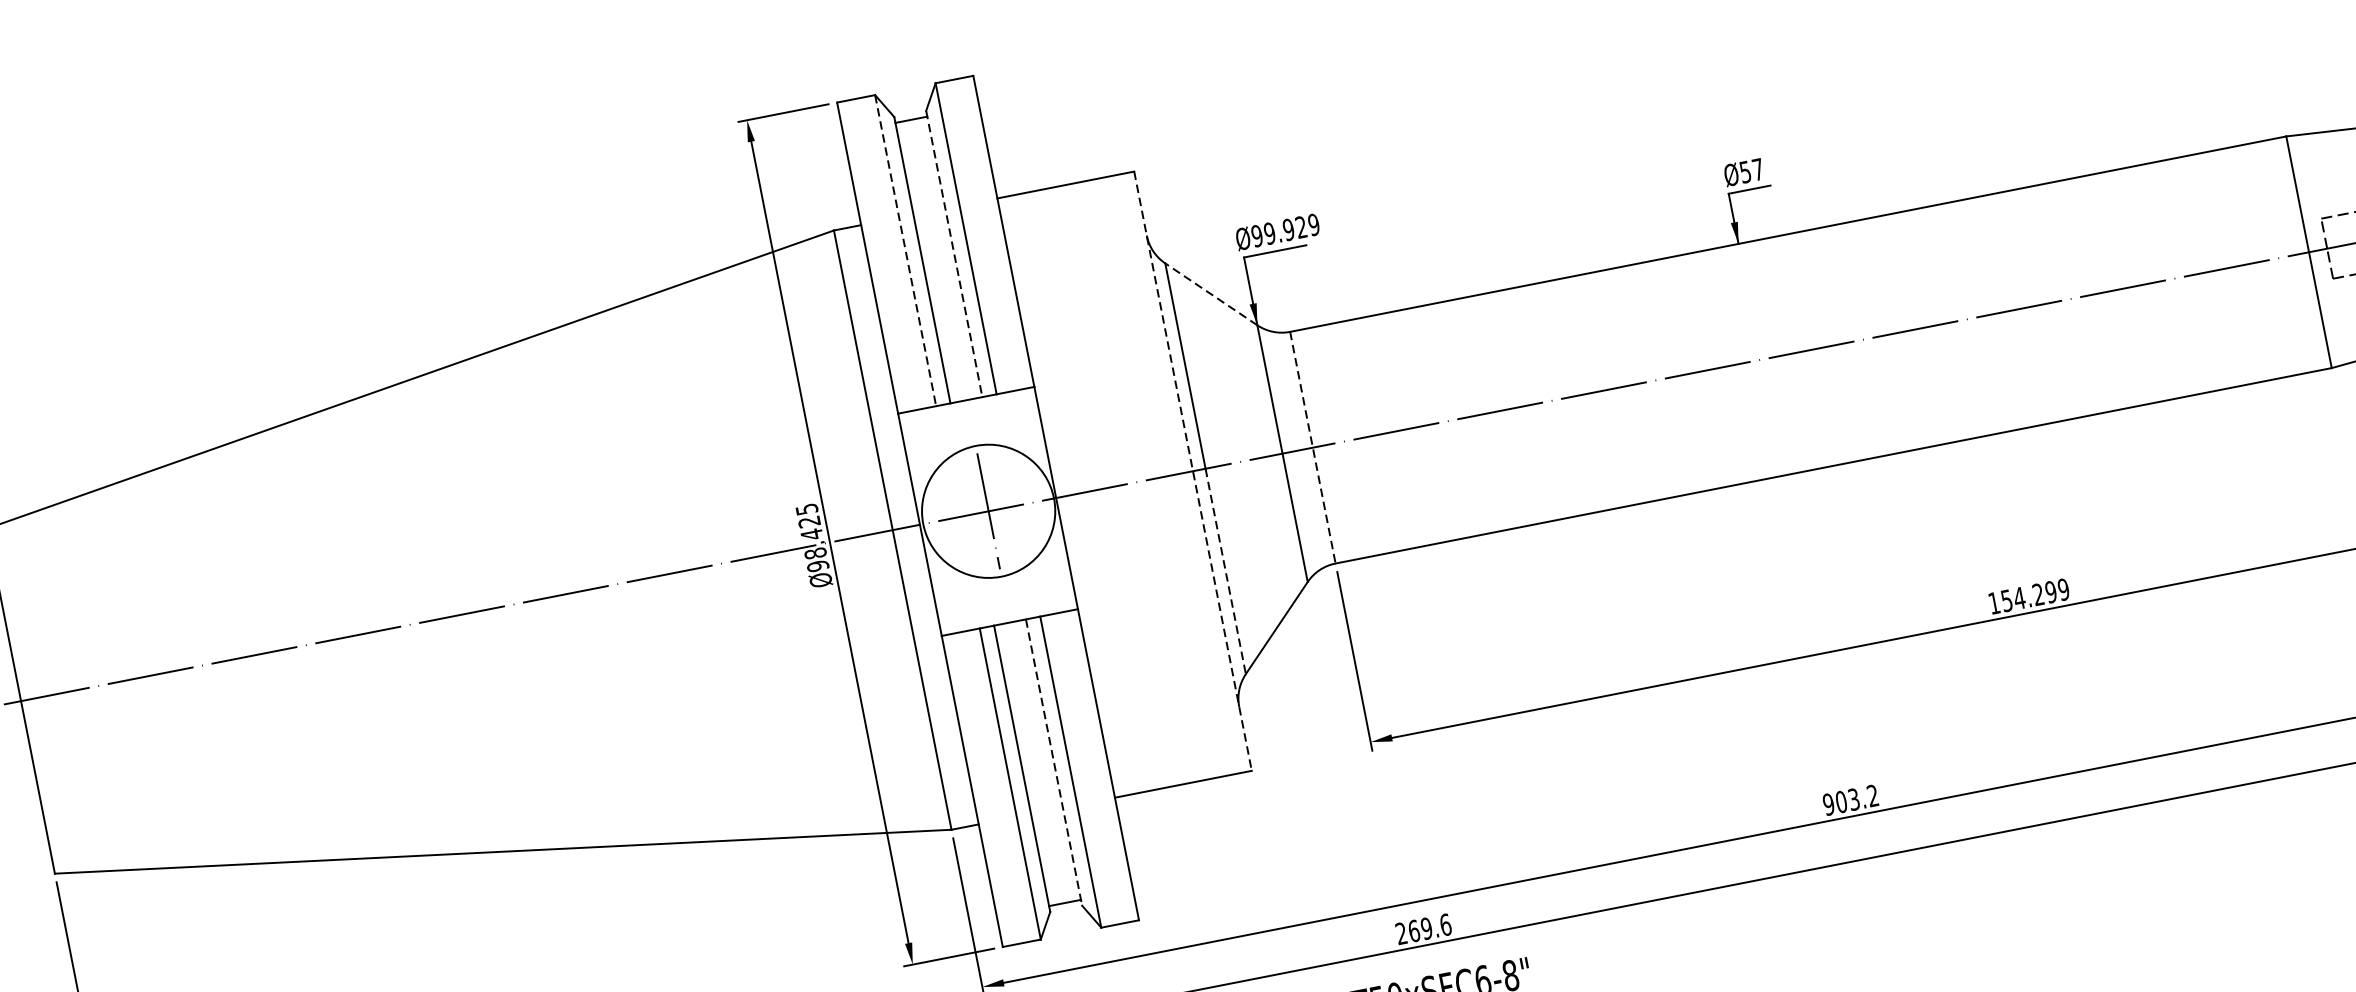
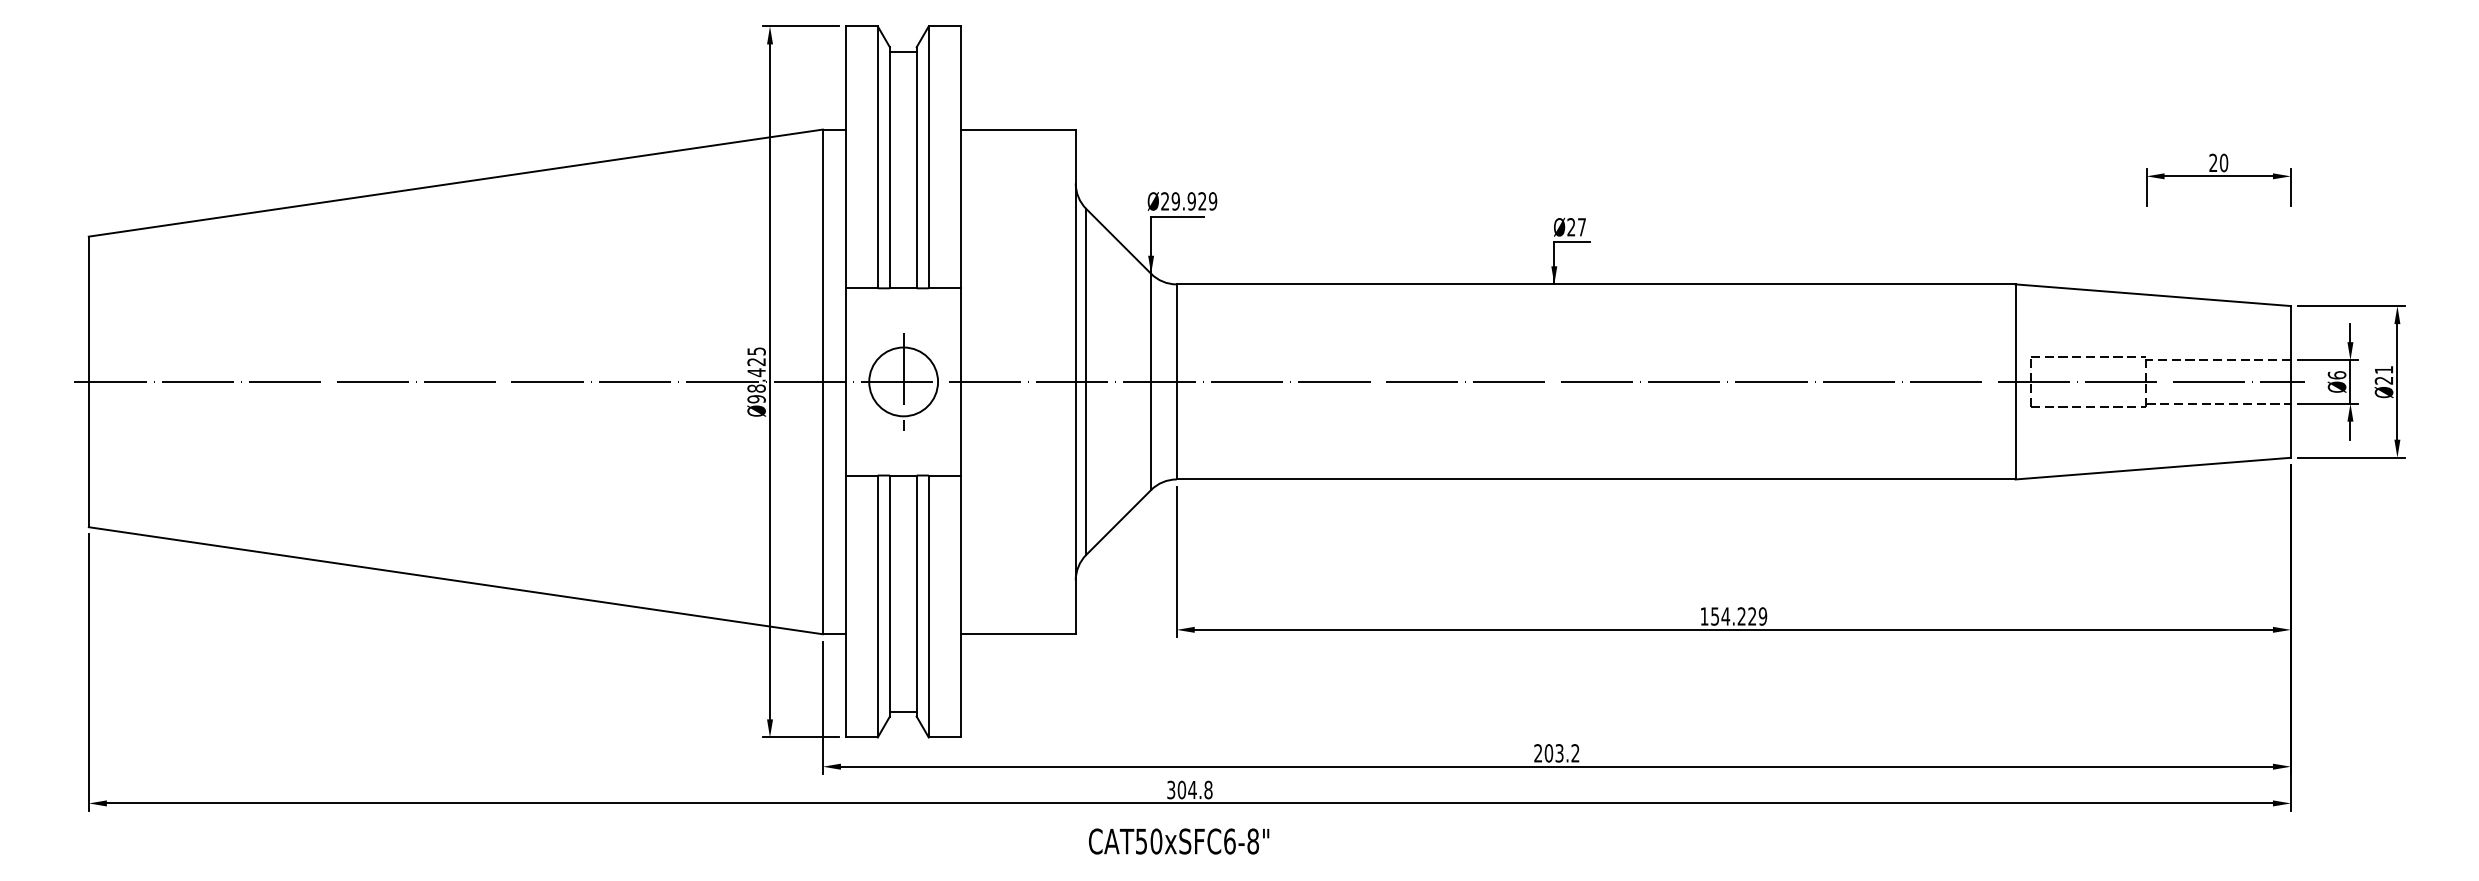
text: (1745, 172) -> (1571, 227), Ø57 -> Ø27
text: (1257, 236) -> (1165, 201), Ø99.929 -> Ø29.929
line: (905, 250) -> (877, 157), dashed -> solid
line: (953, 253) -> (916, 167), dashed -> solid
line: (1211, 294) -> (1118, 241), dashed -> solid
line: (1312, 447) -> (1176, 381), dashed -> solid
line: (1192, 471) -> (1075, 382), dashed -> solid
circle: (988, 510) -> (903, 381), size x0.62
line: (1225, 571) -> (1086, 468), dashed -> solid
text: (2051, 592) -> (1752, 616), 154.299 -> 154.229
line: (1053, 763) -> (916, 596), dashed -> solid
text: (1829, 804) -> (1538, 753), 903.2 -> 203.2
text: (1423, 928) -> (1189, 789), 269.6 -> 304.8

